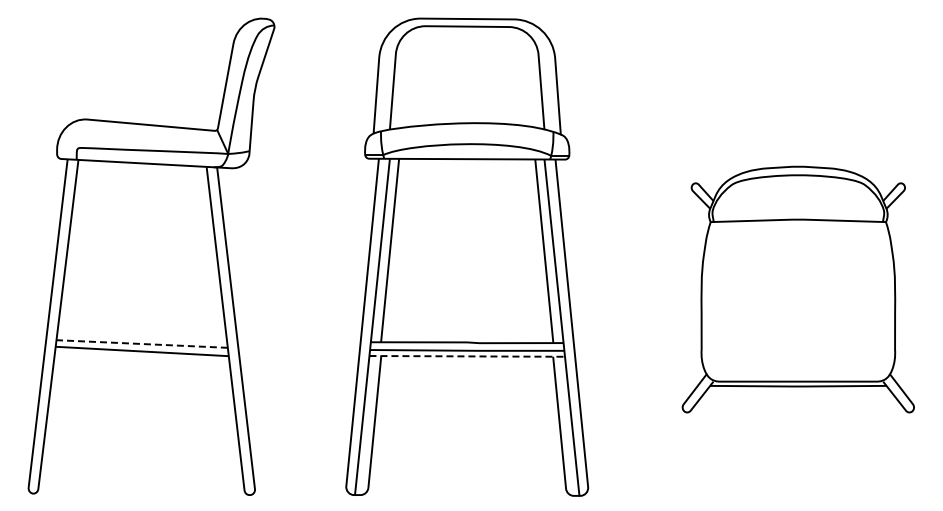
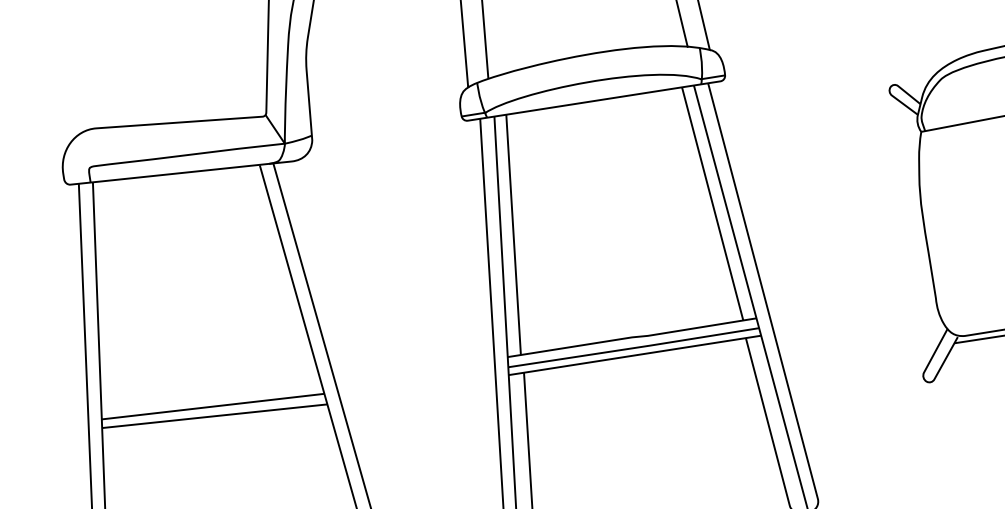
line: (142, 344) -> (213, 407), dashed -> solid
line: (467, 356) -> (635, 355), dashed -> solid

